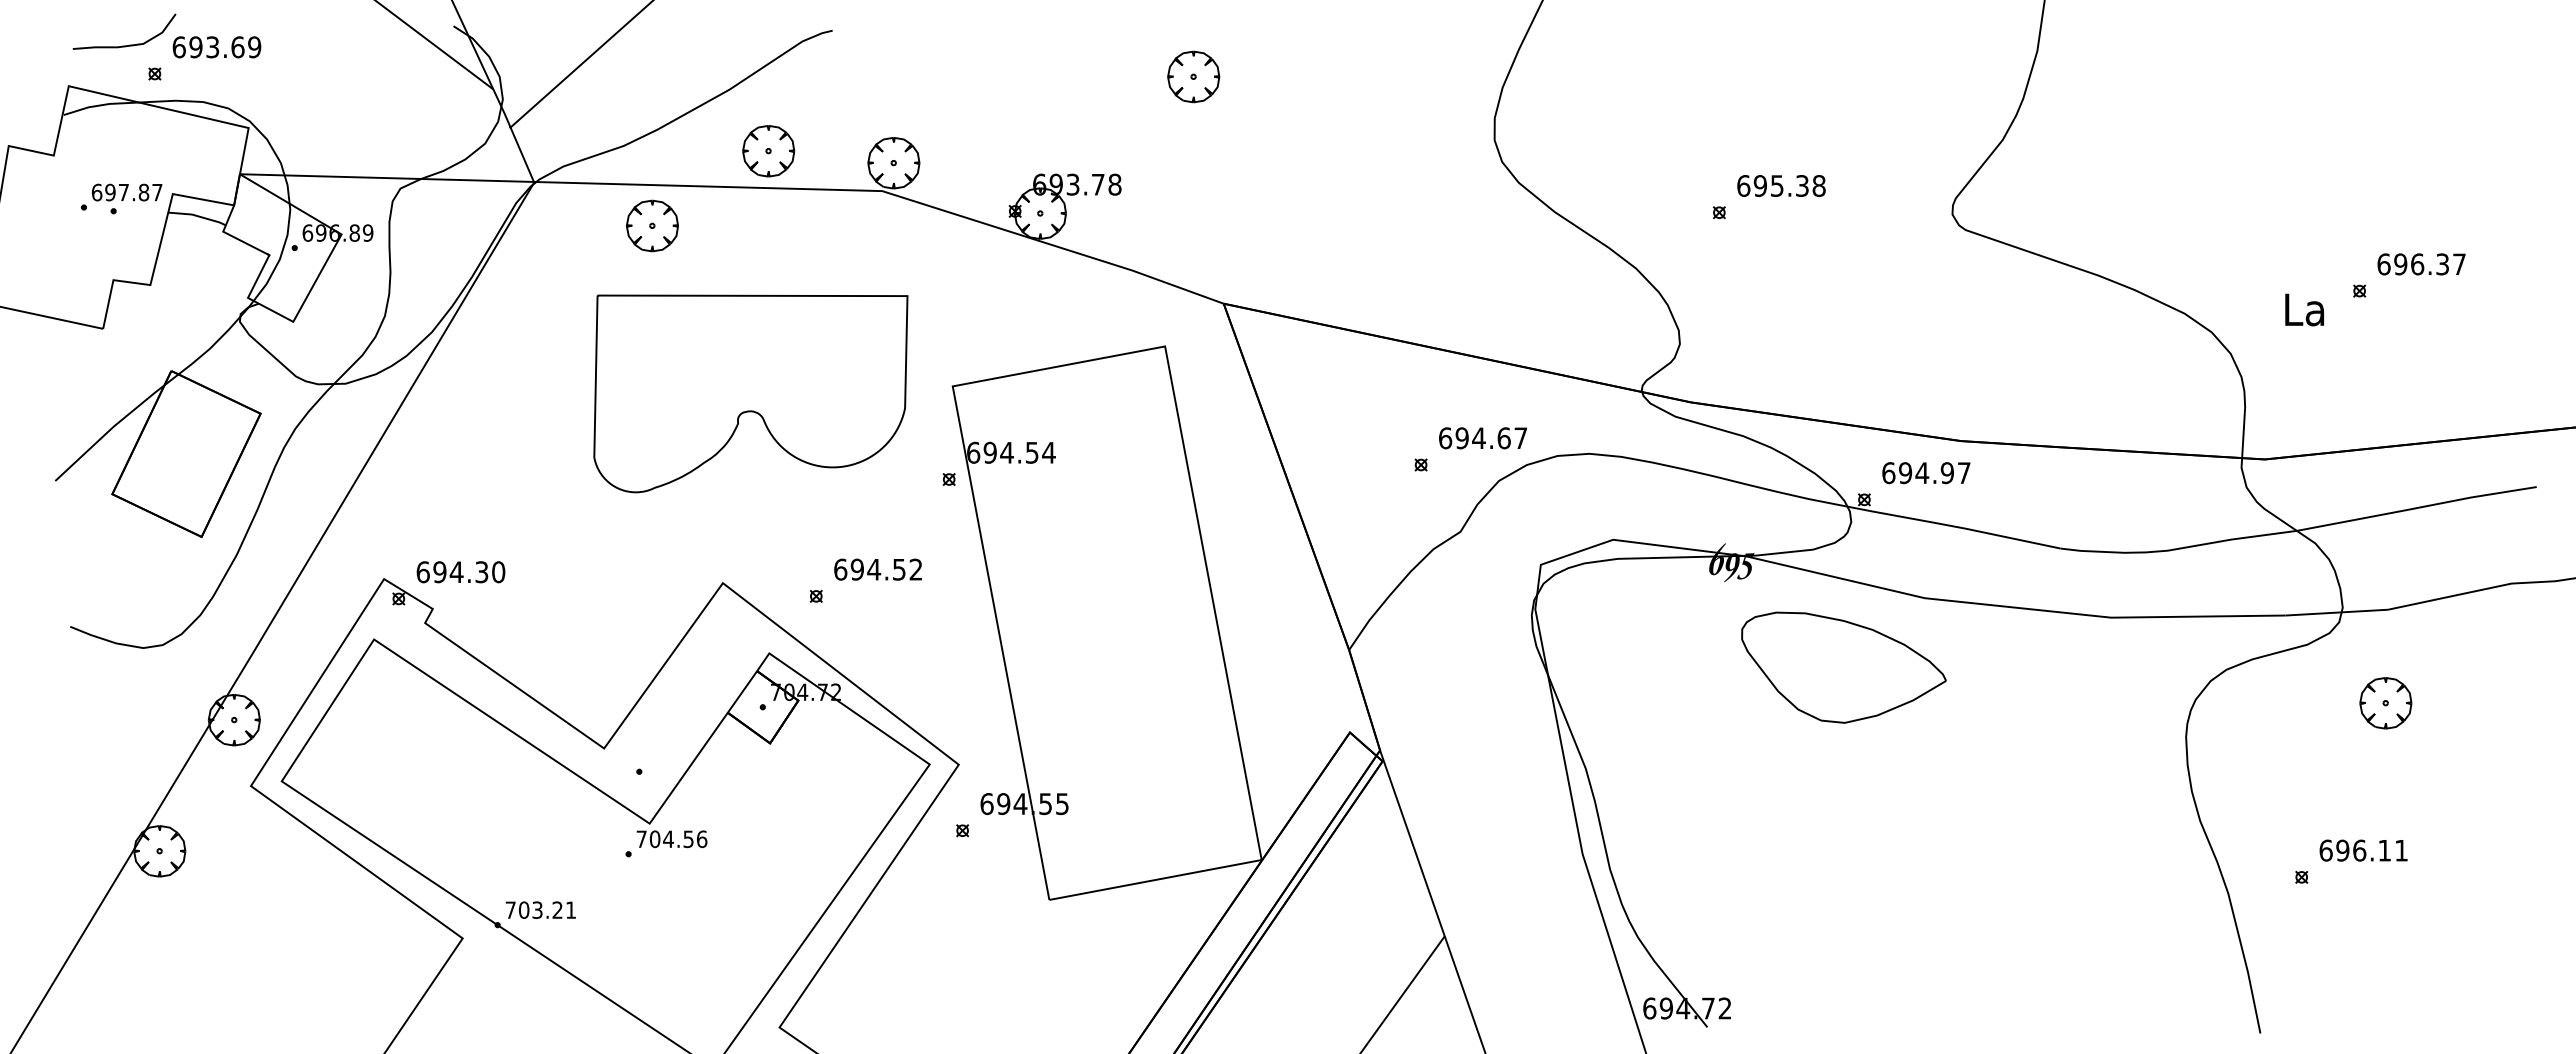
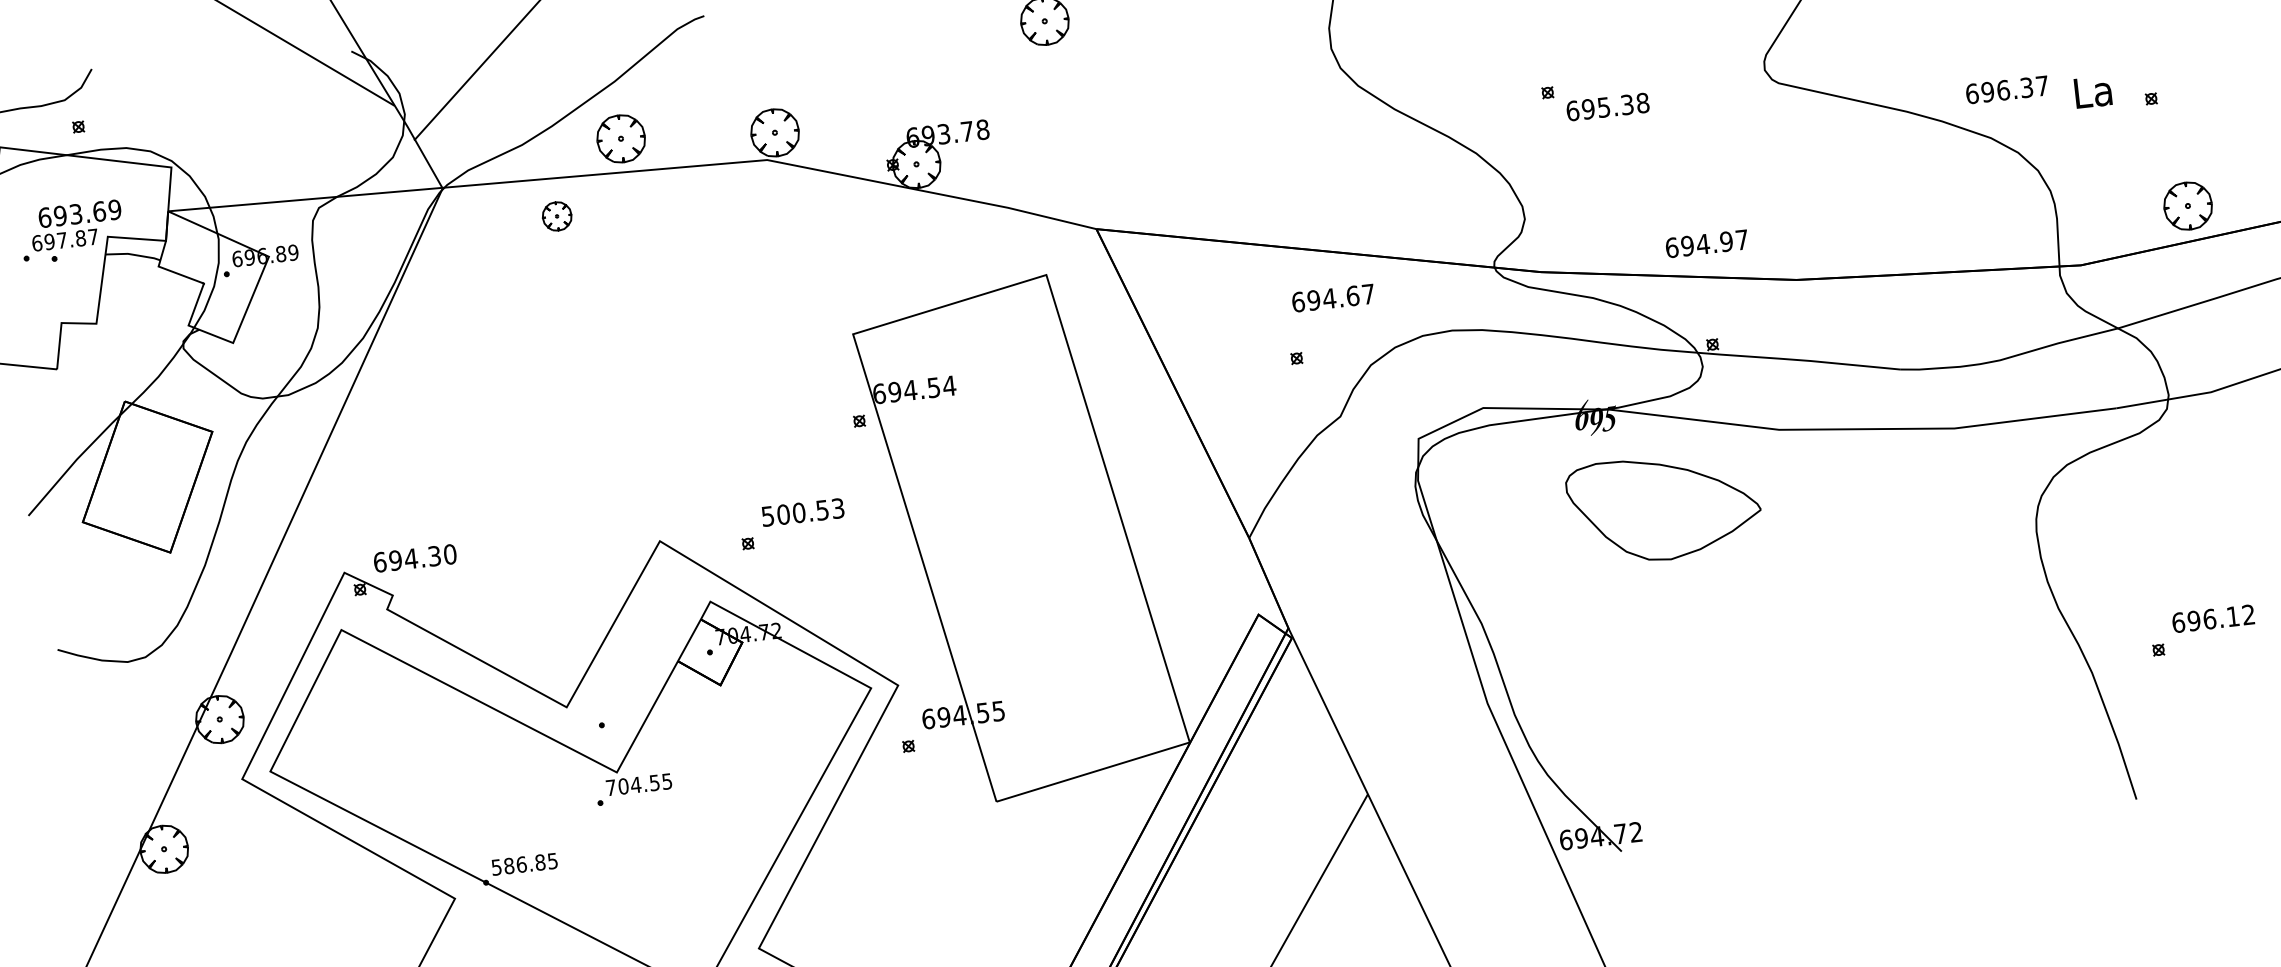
text: (216, 47) -> (79, 214), moved
part: (768, 151) -> (621, 139), moved
text: (1781, 185) -> (1607, 106), moved
part: (652, 225) -> (557, 215), size x0.6
text: (2421, 264) -> (2007, 90), moved
text: (2304, 309) -> (2093, 91), moved
part: (750, 393) -> (665, 361), removed
text: (1483, 438) -> (1333, 298), moved
text: (1926, 473) -> (1707, 244), moved
text: (878, 569) -> (803, 512), 694.52 -> 500.53
part: (1843, 667) -> (1664, 507), moved
part: (2385, 703) -> (2187, 206), moved
text: (701, 839) -> (666, 781), 704.56 -> 704.55
text: (2401, 850) -> (2248, 614), 696.11 -> 696.12
text: (540, 909) -> (524, 863), 703.21 -> 586.85

